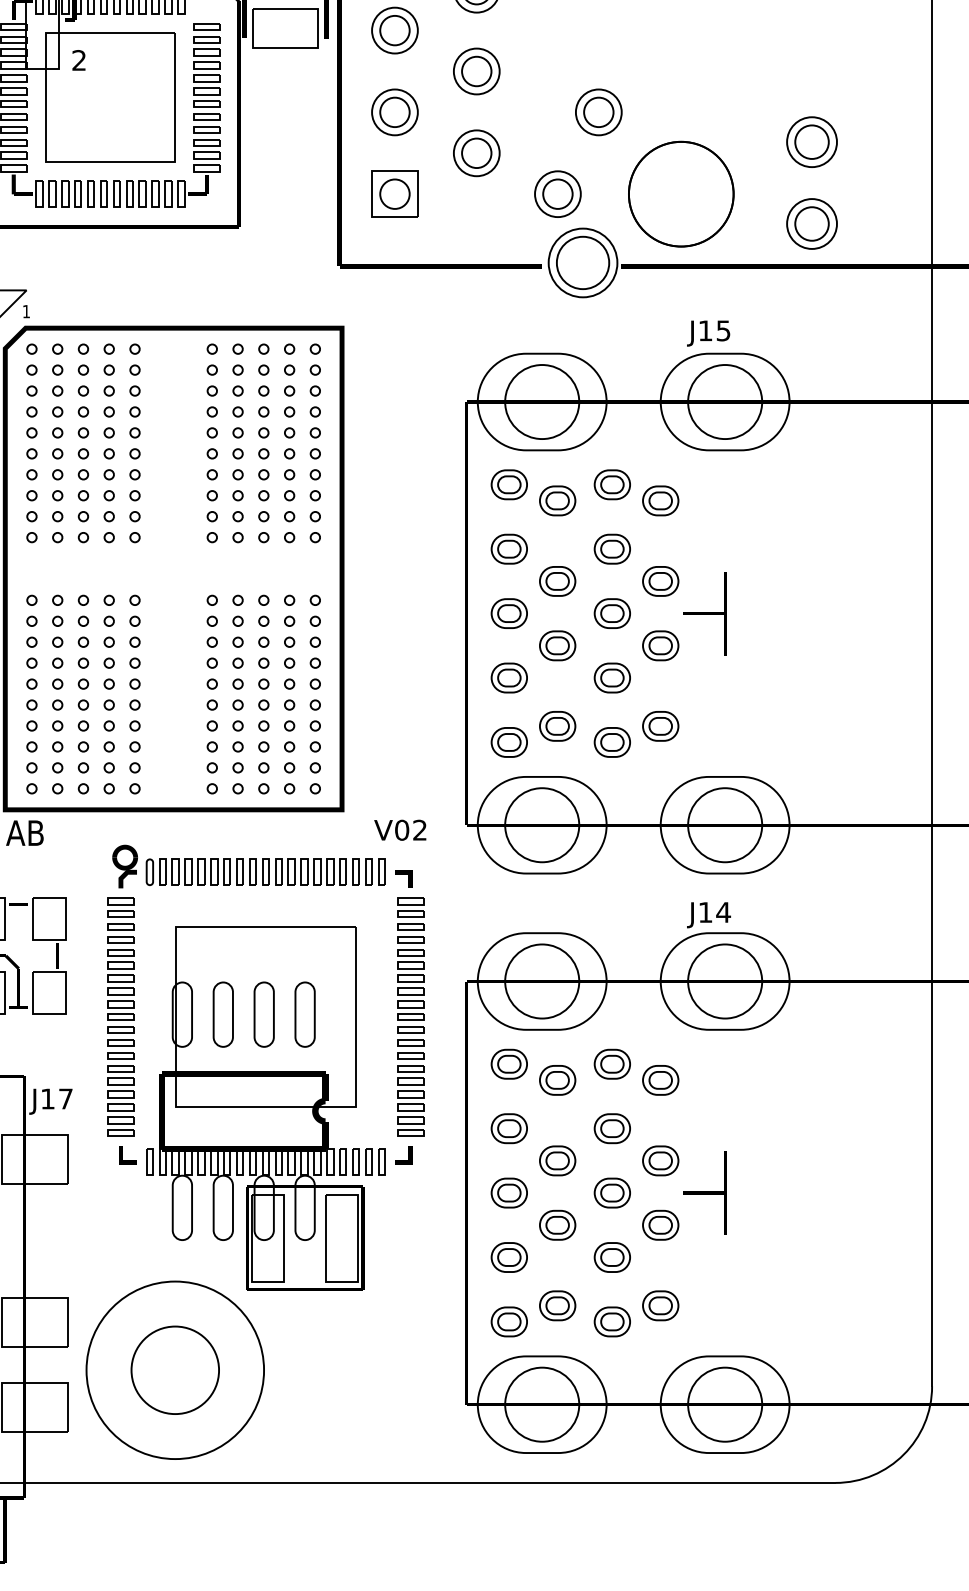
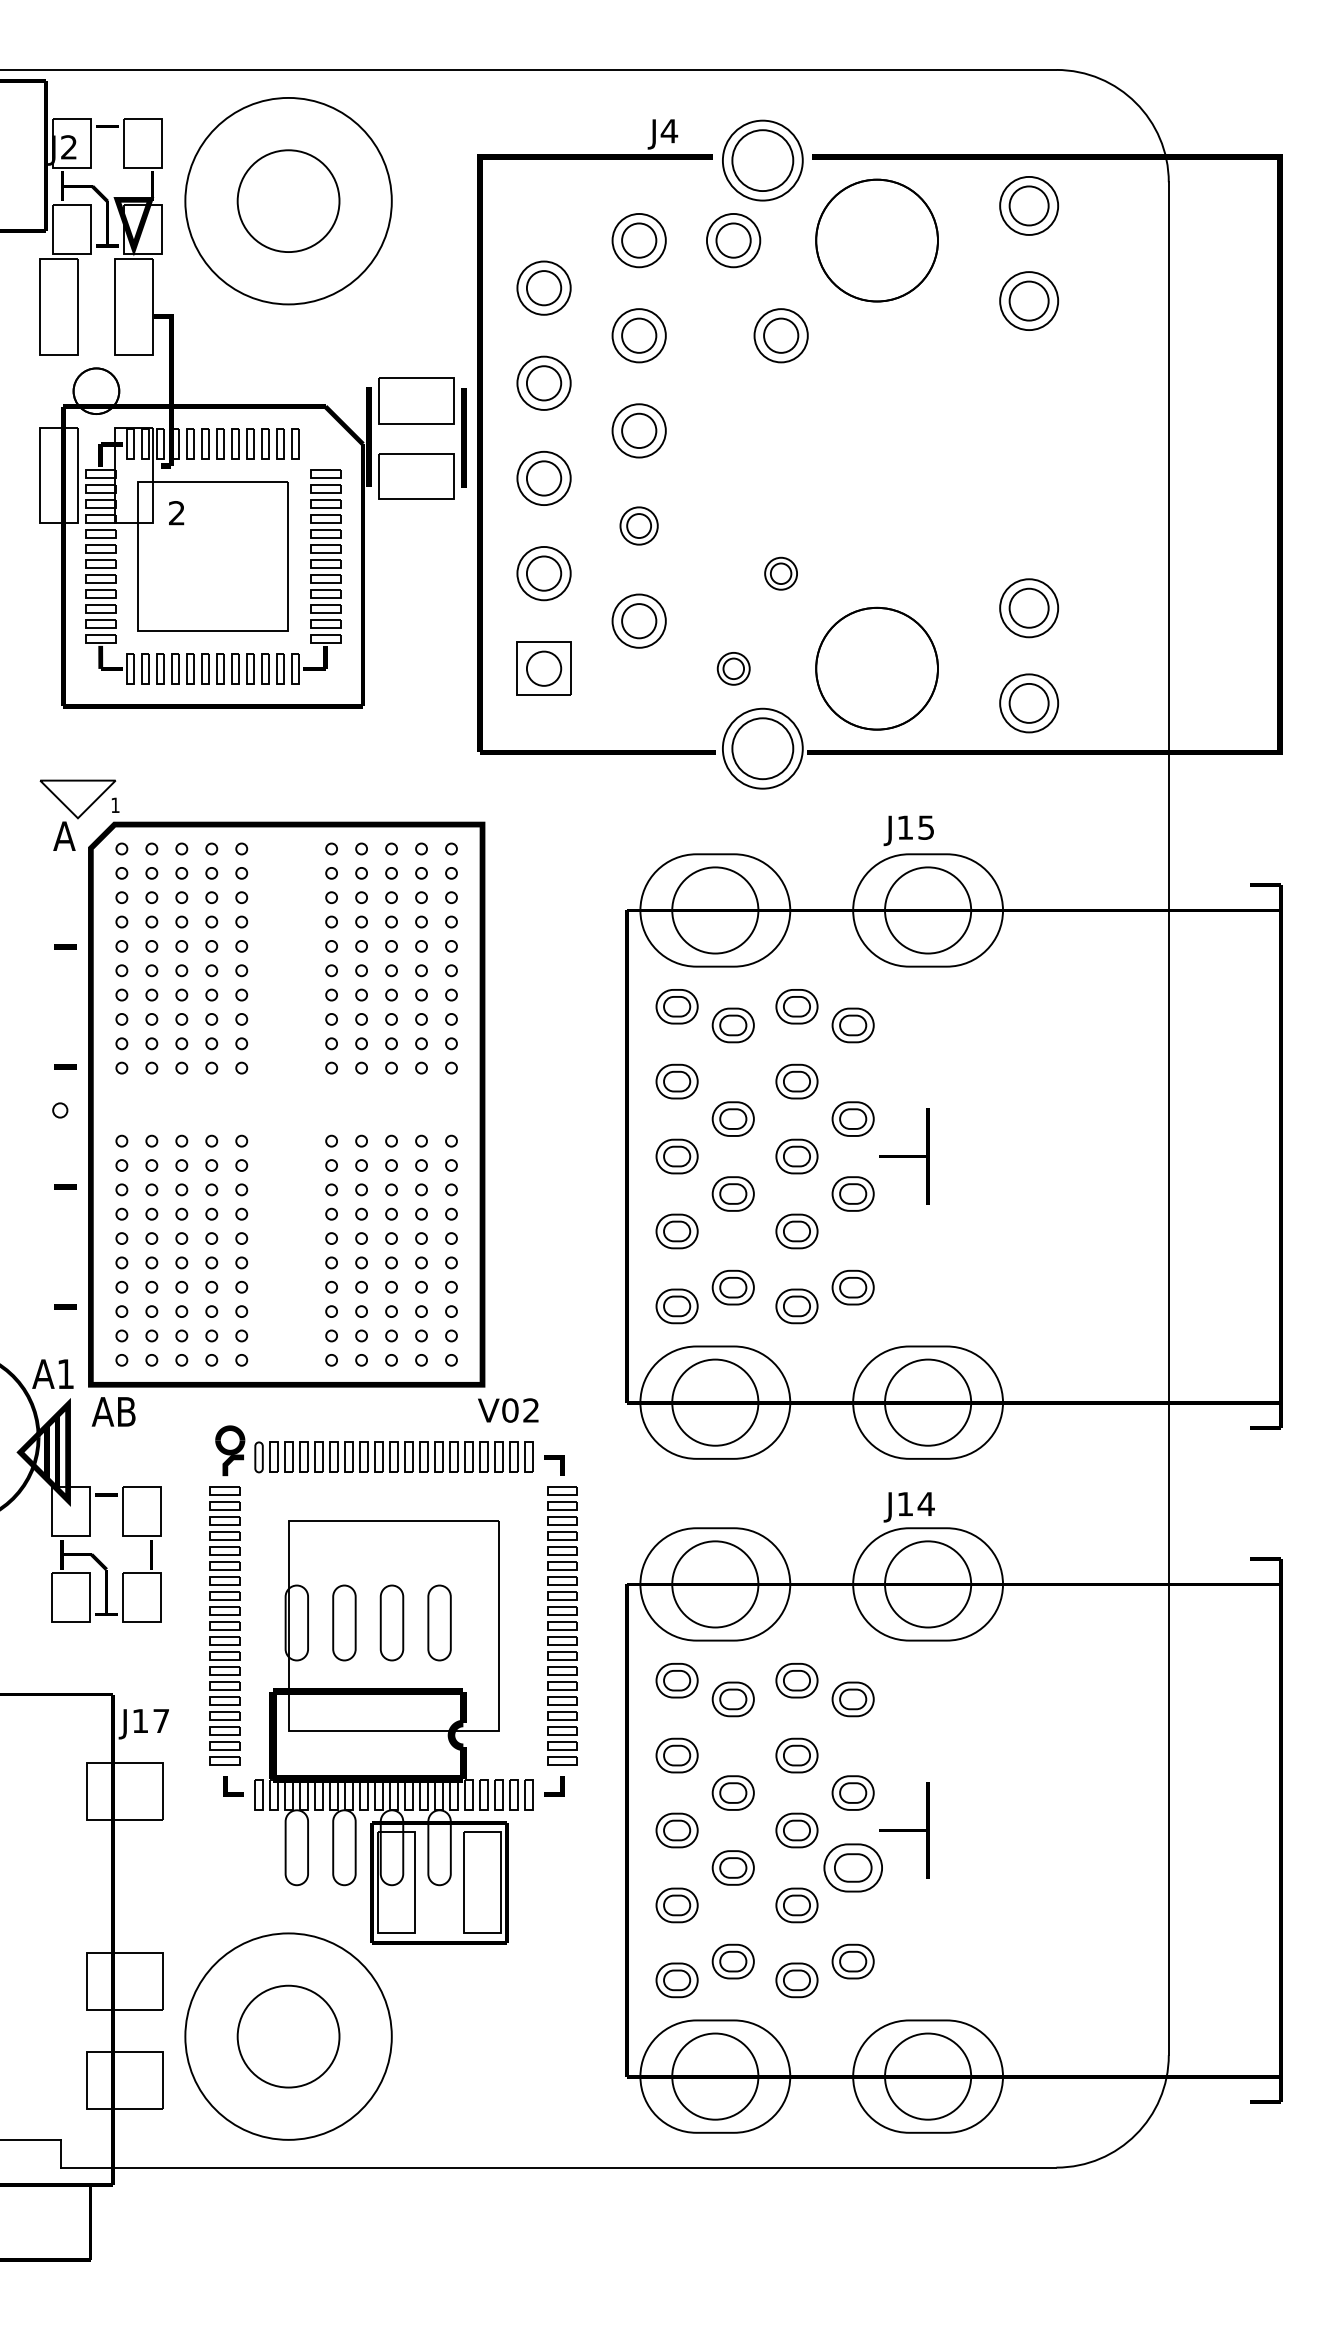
part: (476, 71) -> (638, 525), size x0.7
part: (598, 112) -> (780, 573), size x0.6
part: (557, 193) -> (733, 668), size x0.6
text: (400, 830) -> (508, 1410), moved
part: (660, 1224) -> (852, 1867), size x1.4

